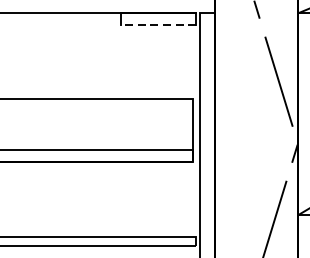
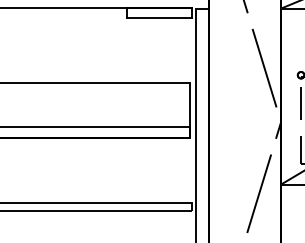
line: (158, 24) -> (159, 18), dashed -> solid

